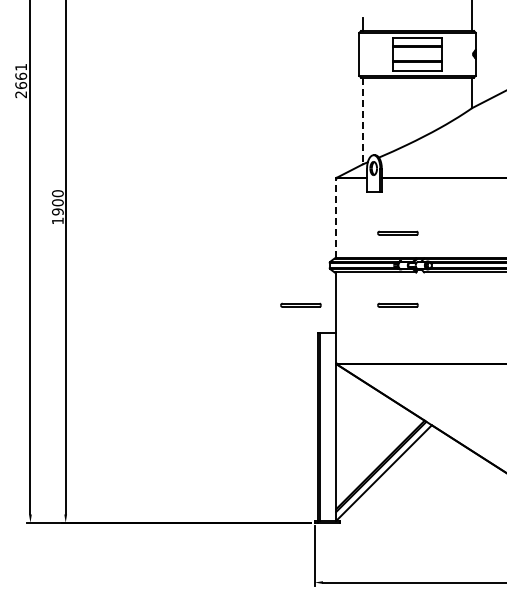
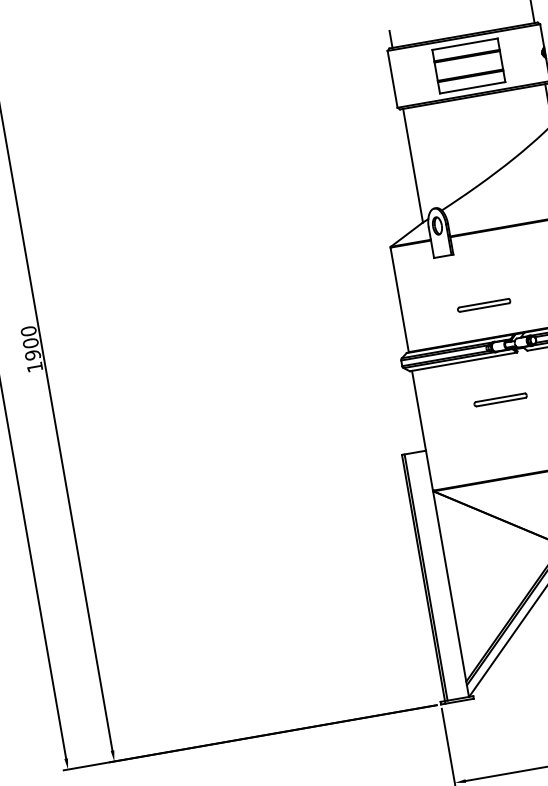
line: (363, 121) -> (413, 166), dashed -> solid
line: (336, 218) -> (400, 300), dashed -> solid
part: (300, 304) -> (372, 421), removed

